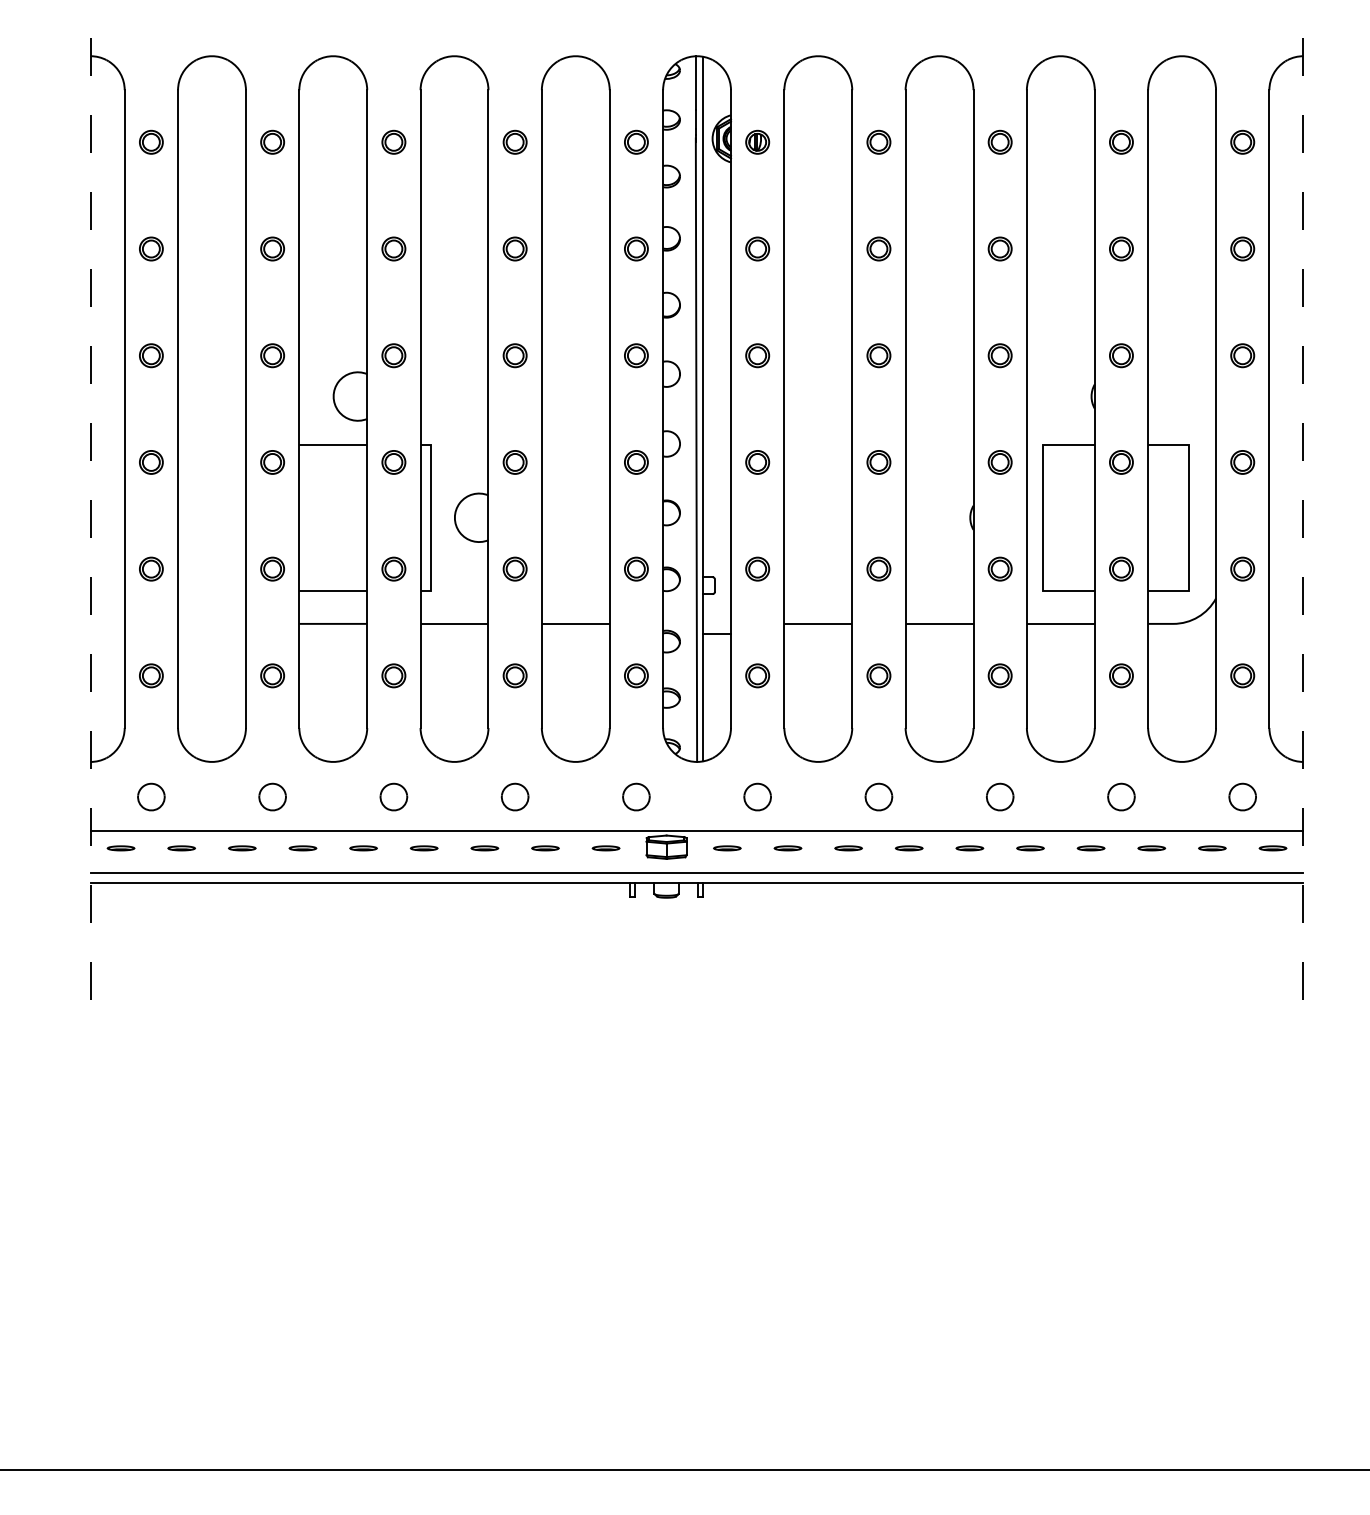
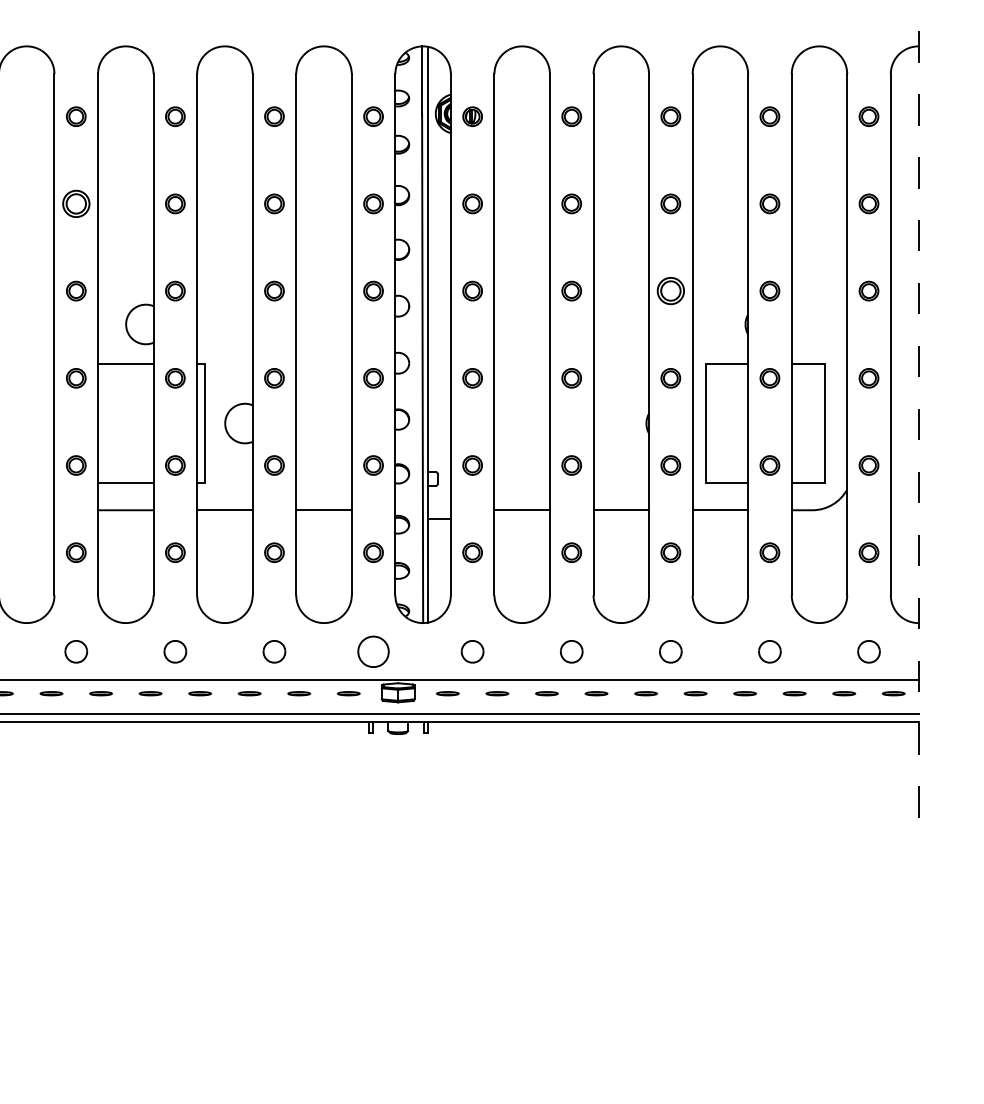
part: (272, 248) -> (76, 203), size x1.4
part: (999, 355) -> (670, 290), size x1.4
part: (636, 796) -> (373, 651), size x1.4

